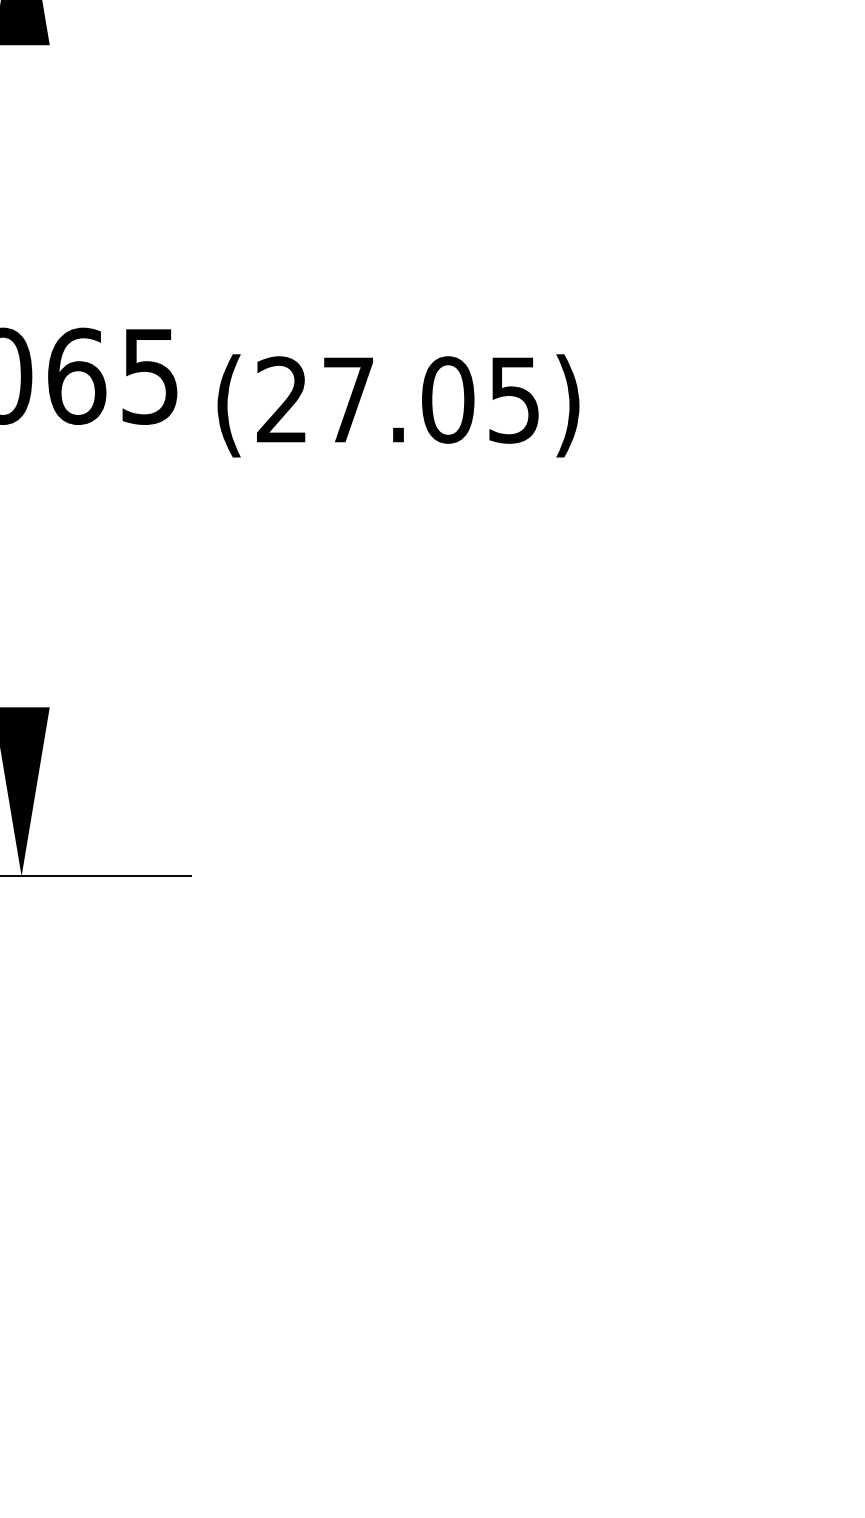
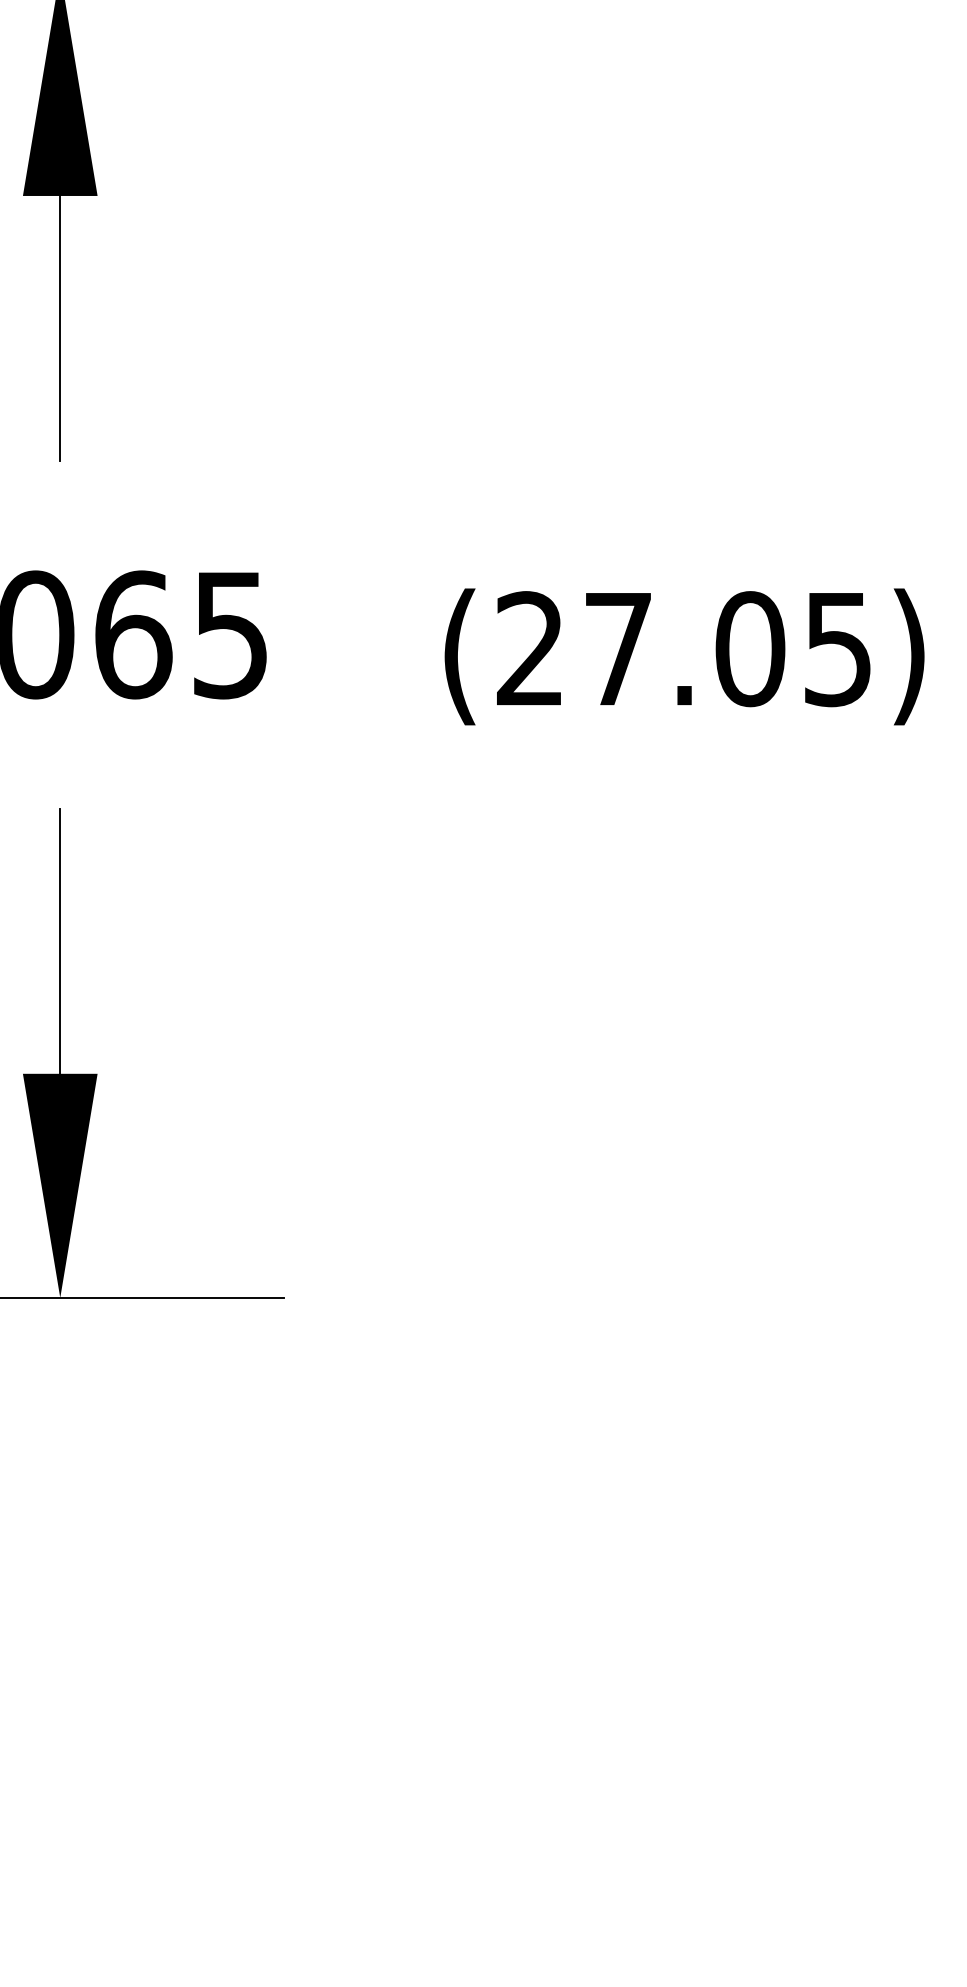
line: (21, 144) -> (60, 327), added
text: (398, 405) -> (684, 656), moved
line: (21, 607) -> (60, 941), added

